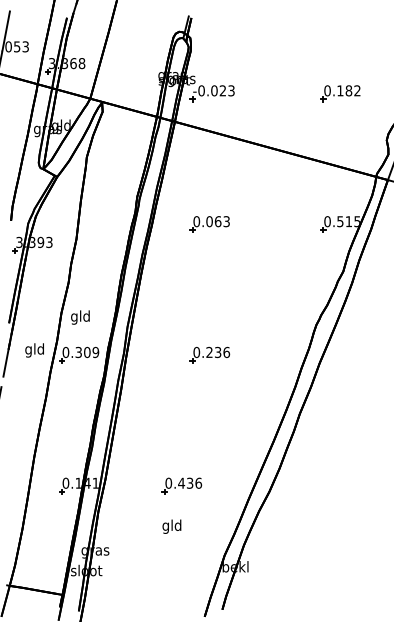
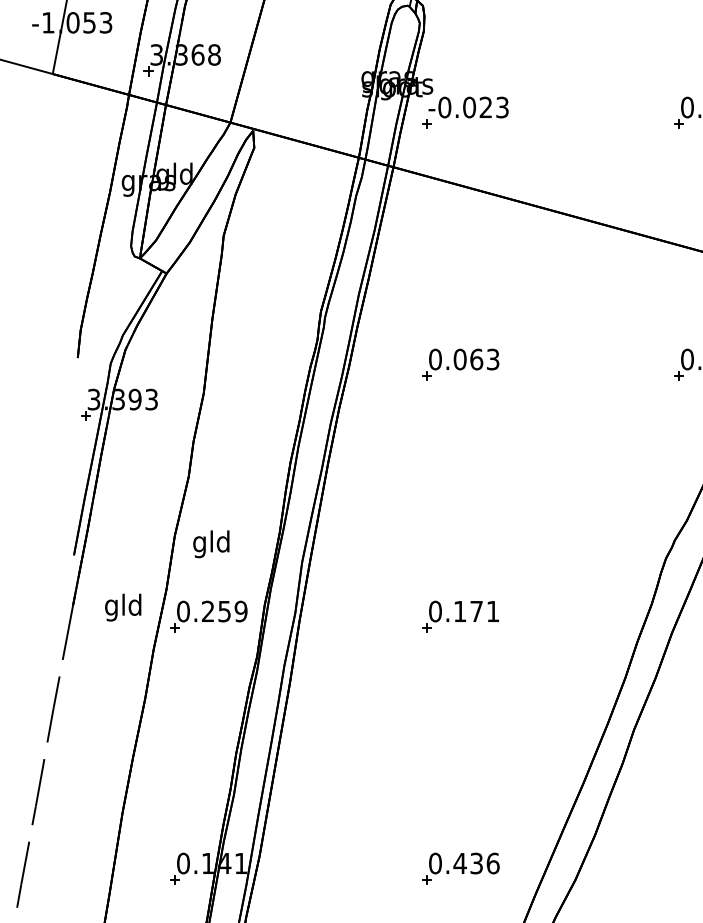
text: (82, 352) -> (215, 611), 0.309 -> 0.259
text: (218, 352) -> (477, 611), 0.236 -> 0.171
part: (181, 485) -> (460, 867), moved

